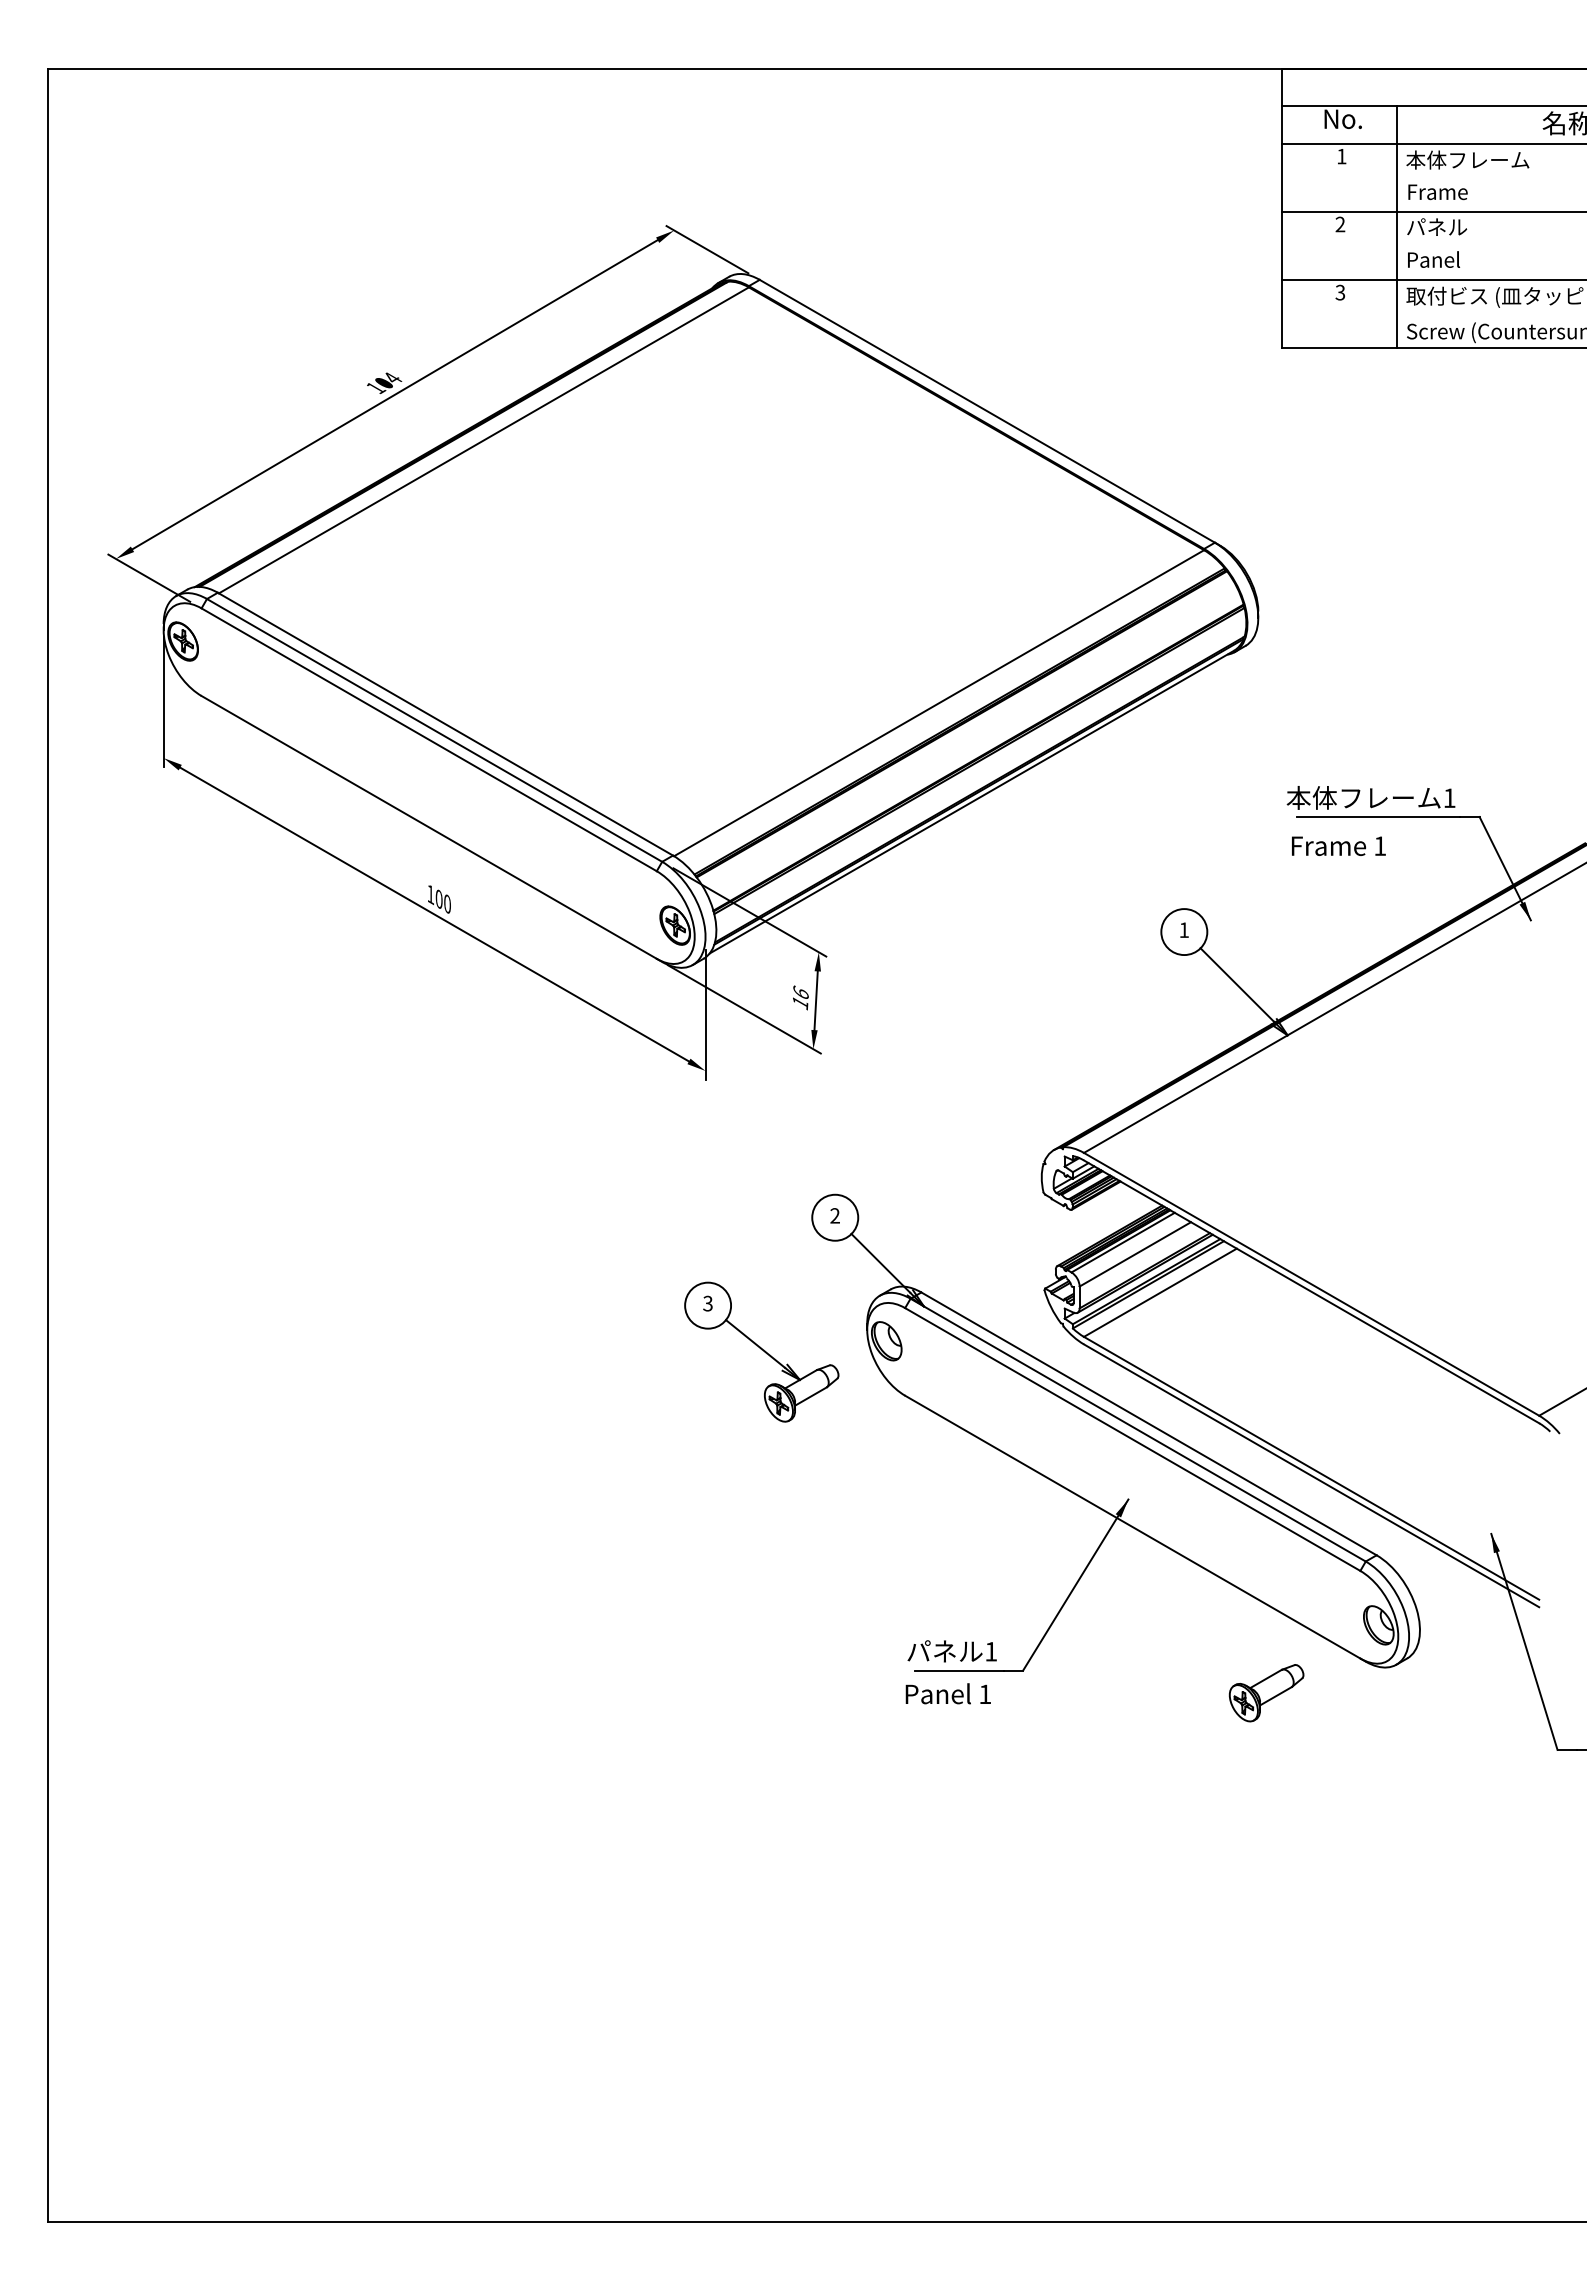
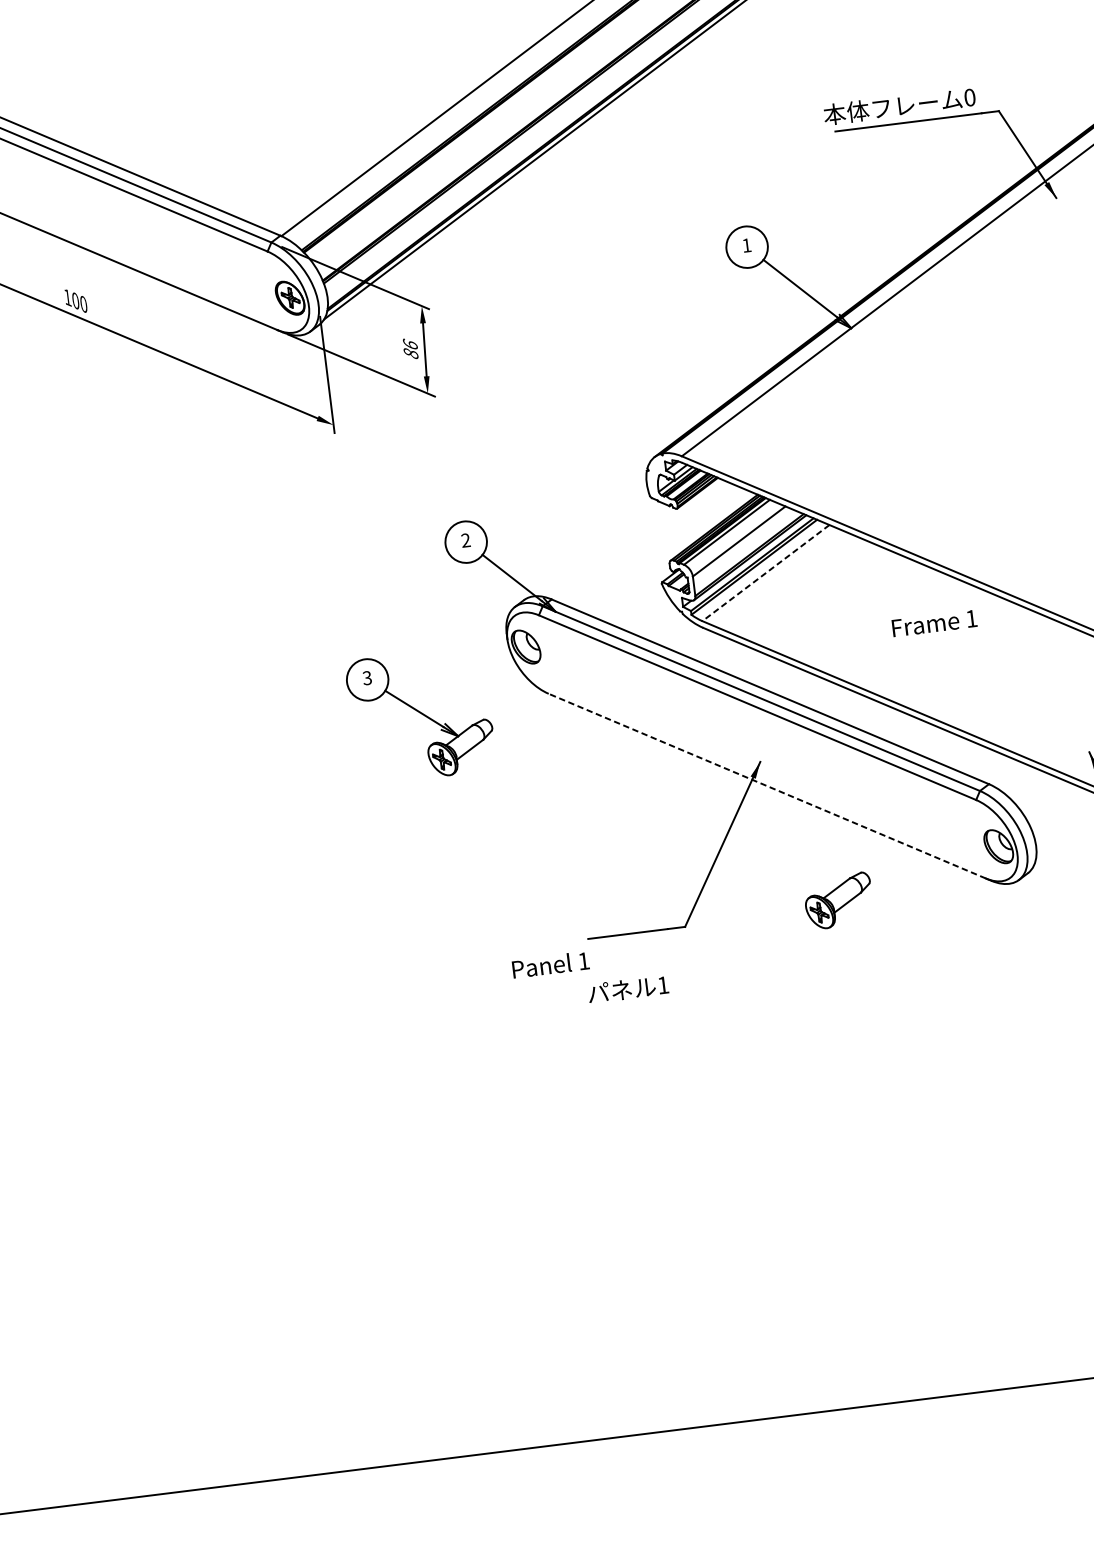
text: (1449, 798) -> (969, 97), 1 -> 0
text: (1338, 845) -> (934, 622), moved
text: (800, 1003) -> (411, 354), 16 -> 86
line: (1159, 1293) -> (765, 573), solid -> dashed
part: (761, 1351) -> (420, 715), moved
line: (1132, 1527) -> (767, 786), solid -> dashed
text: (951, 1651) -> (627, 989), moved
text: (947, 1693) -> (549, 964), moved
part: (1266, 1693) -> (838, 901), moved

